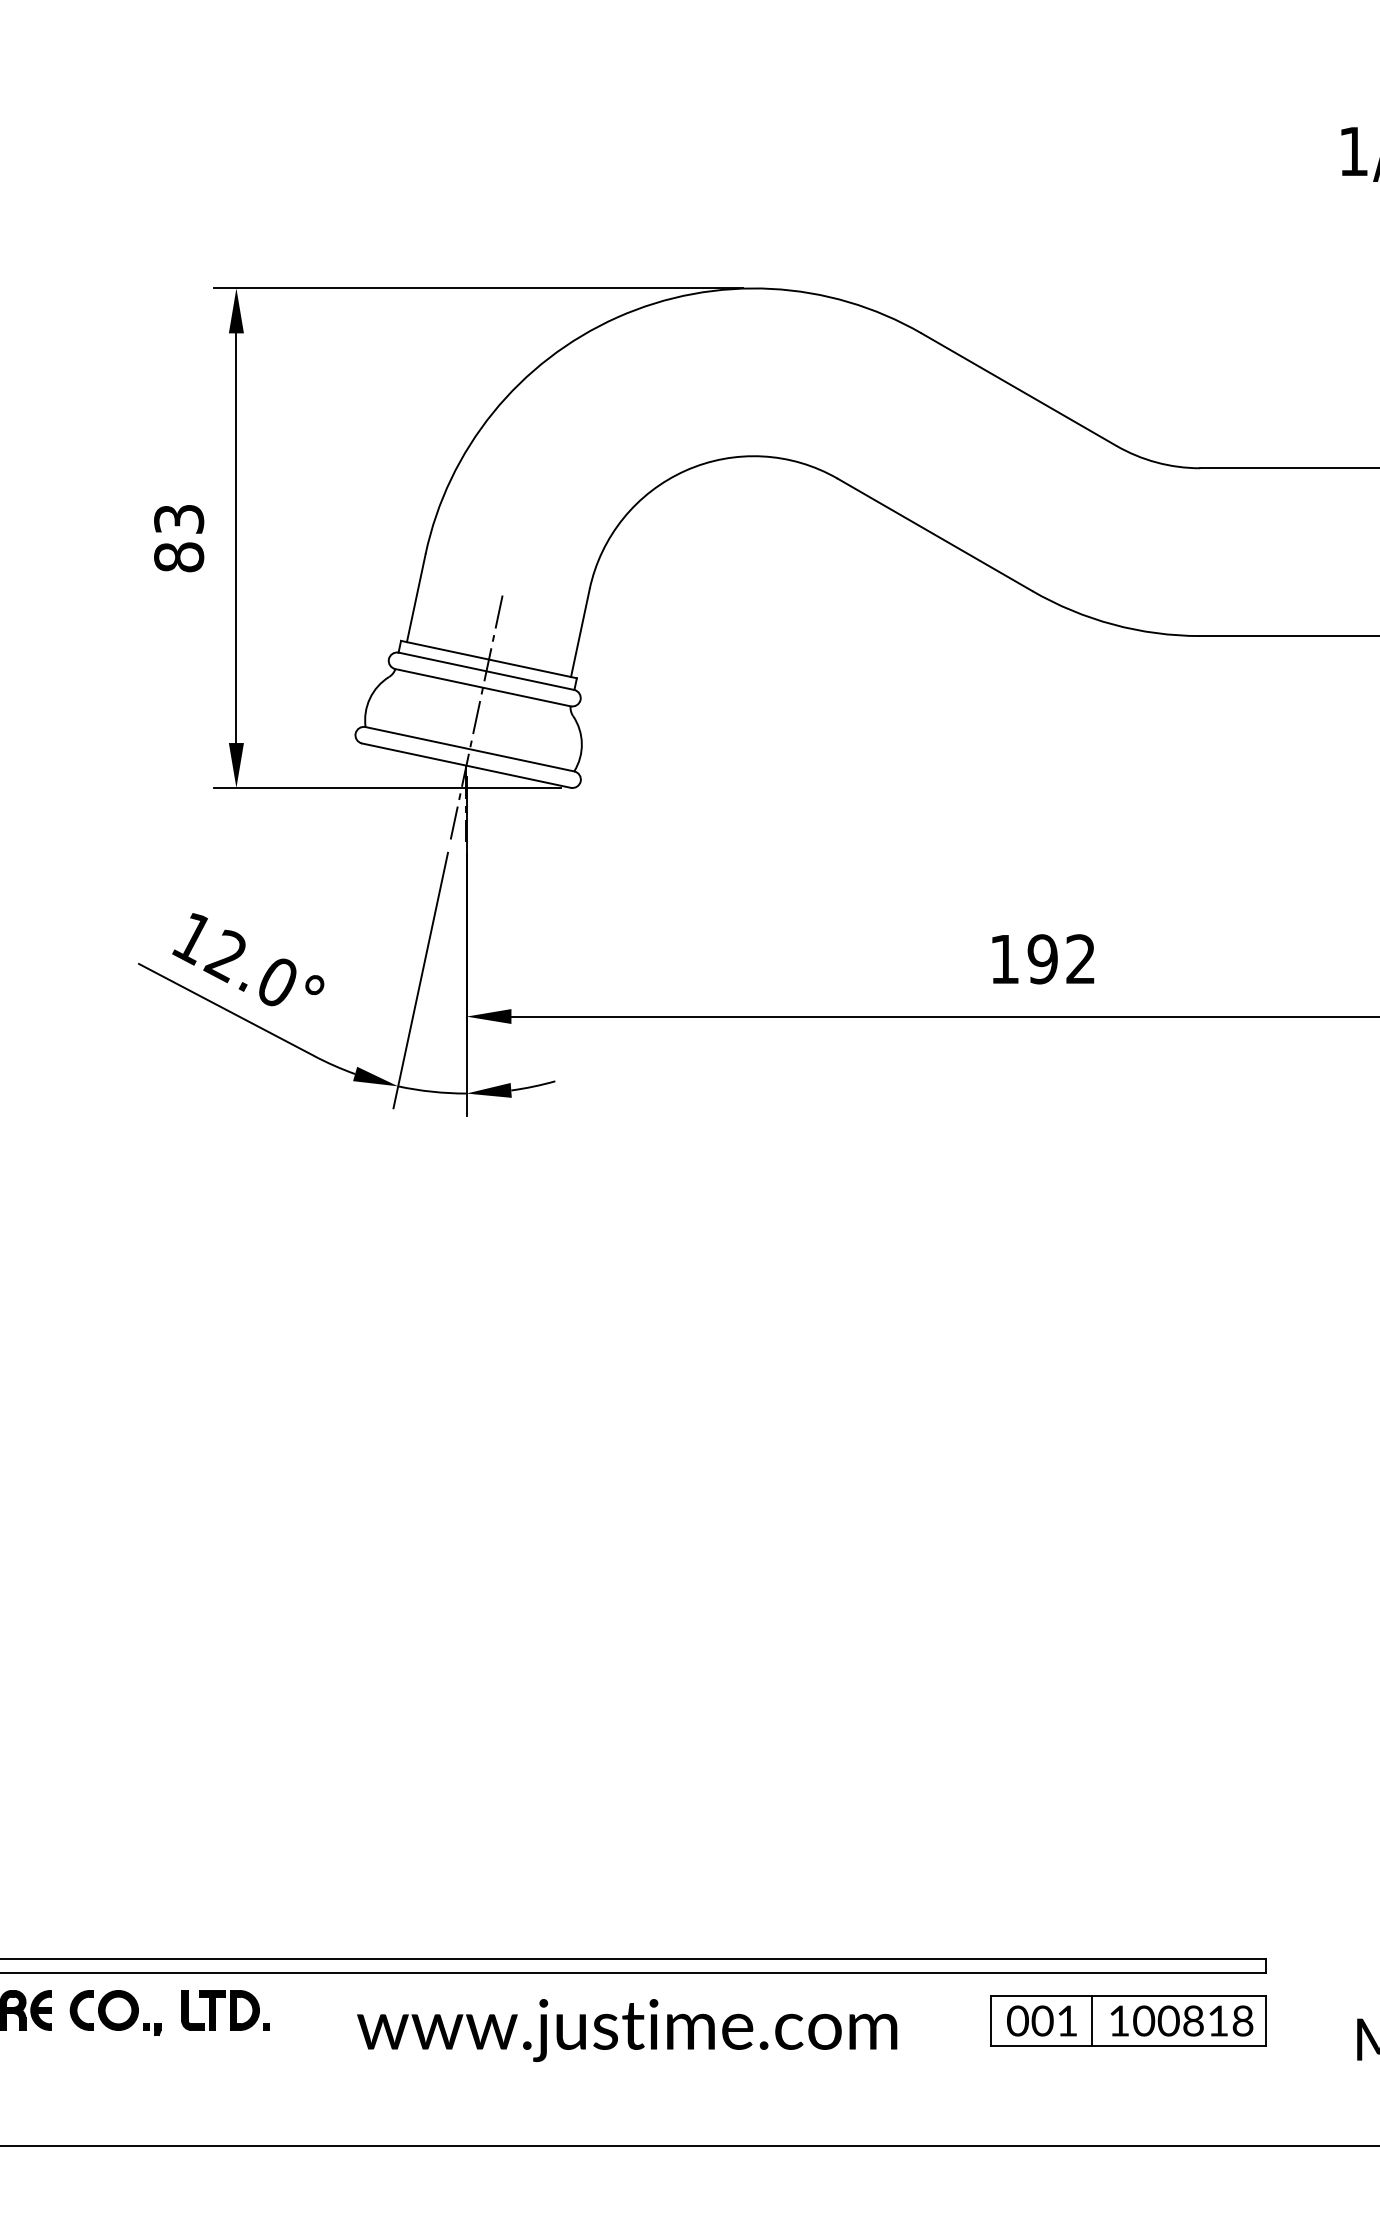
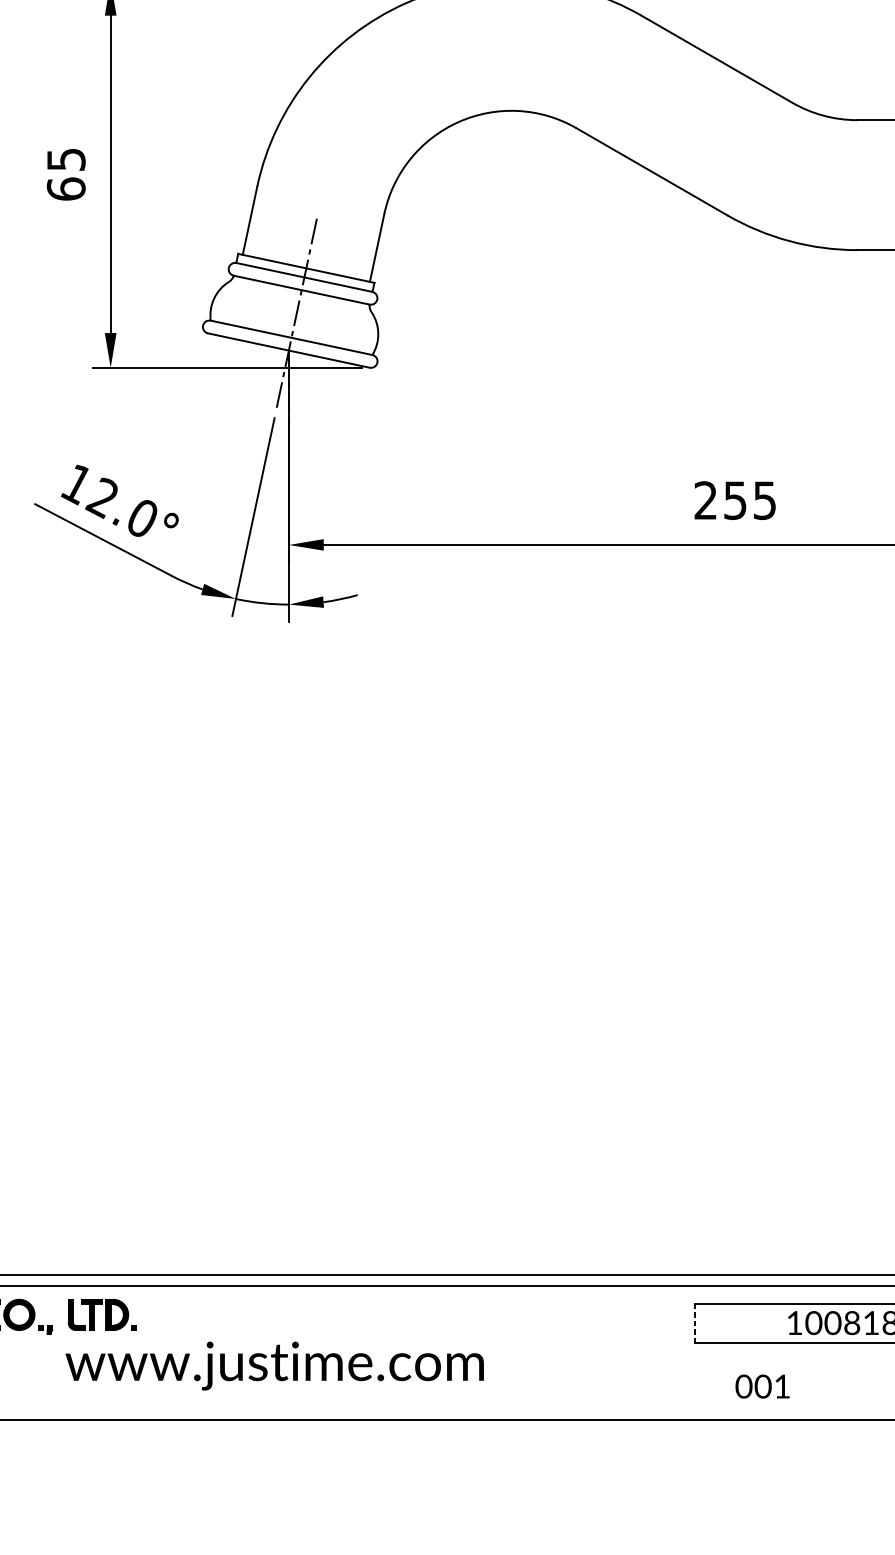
text: (179, 538) -> (66, 174), 83 -> 65
text: (1042, 959) -> (735, 500), 192 -> 255
text: (1041, 2020) -> (762, 1386), moved
line: (1092, 2020) -> (773, 1322), removed
line: (990, 2021) -> (694, 1323), solid -> dashed
text: (627, 2030) -> (274, 1366), moved

